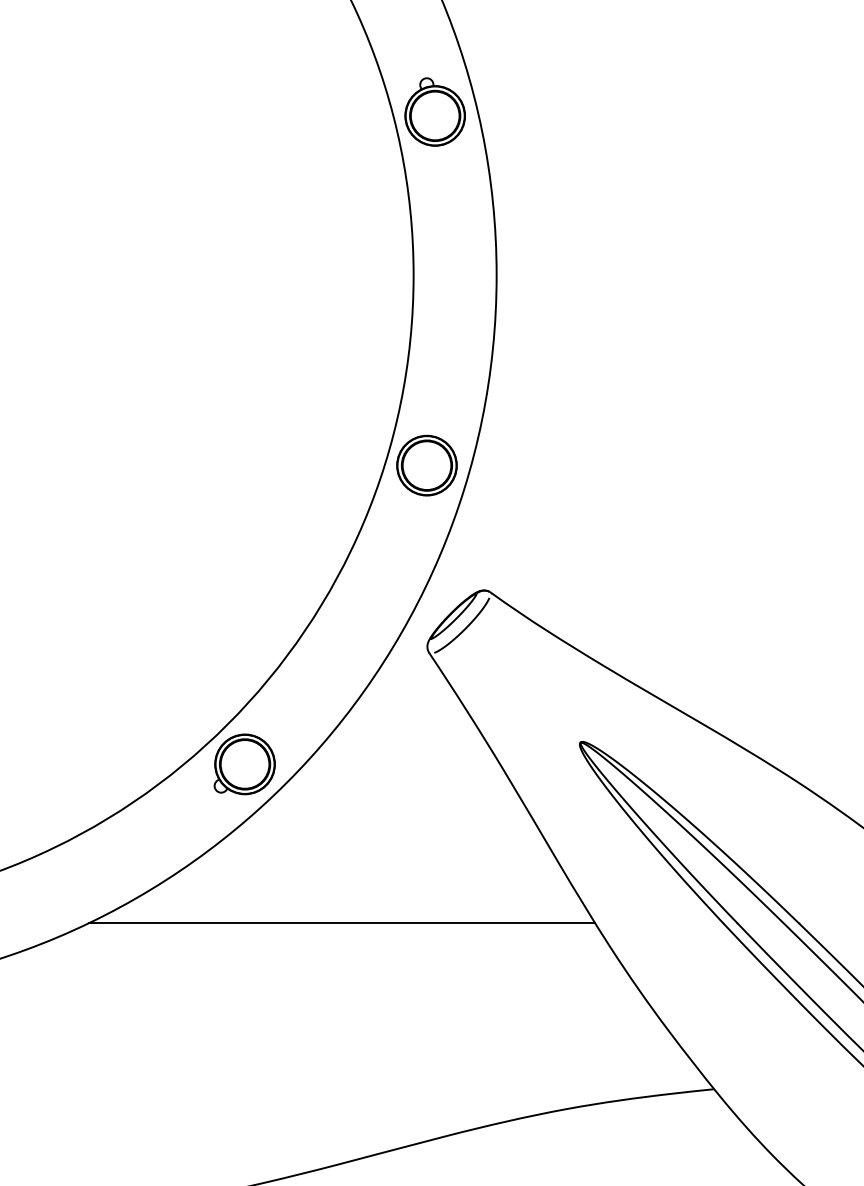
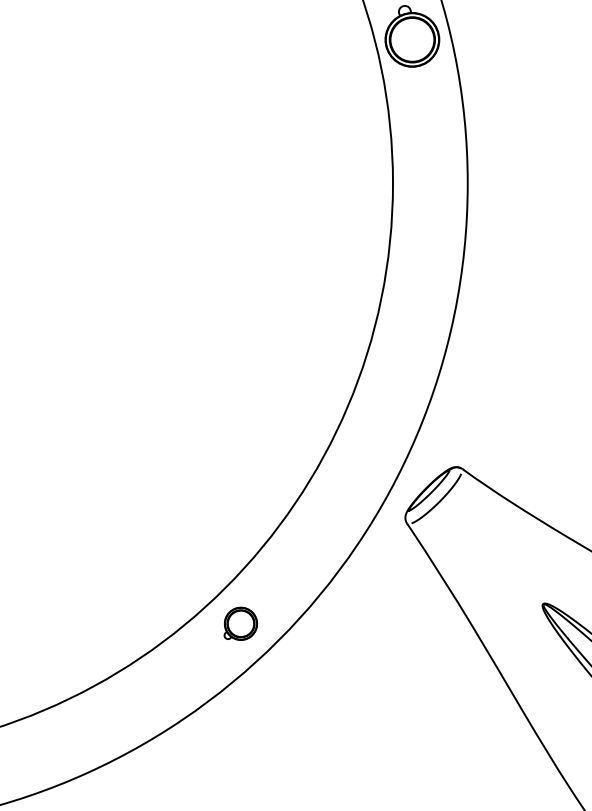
part: (426, 465) -> (404, 354), removed
part: (244, 764) -> (240, 623), size x0.6
line: (341, 923) -> (328, 767), removed

